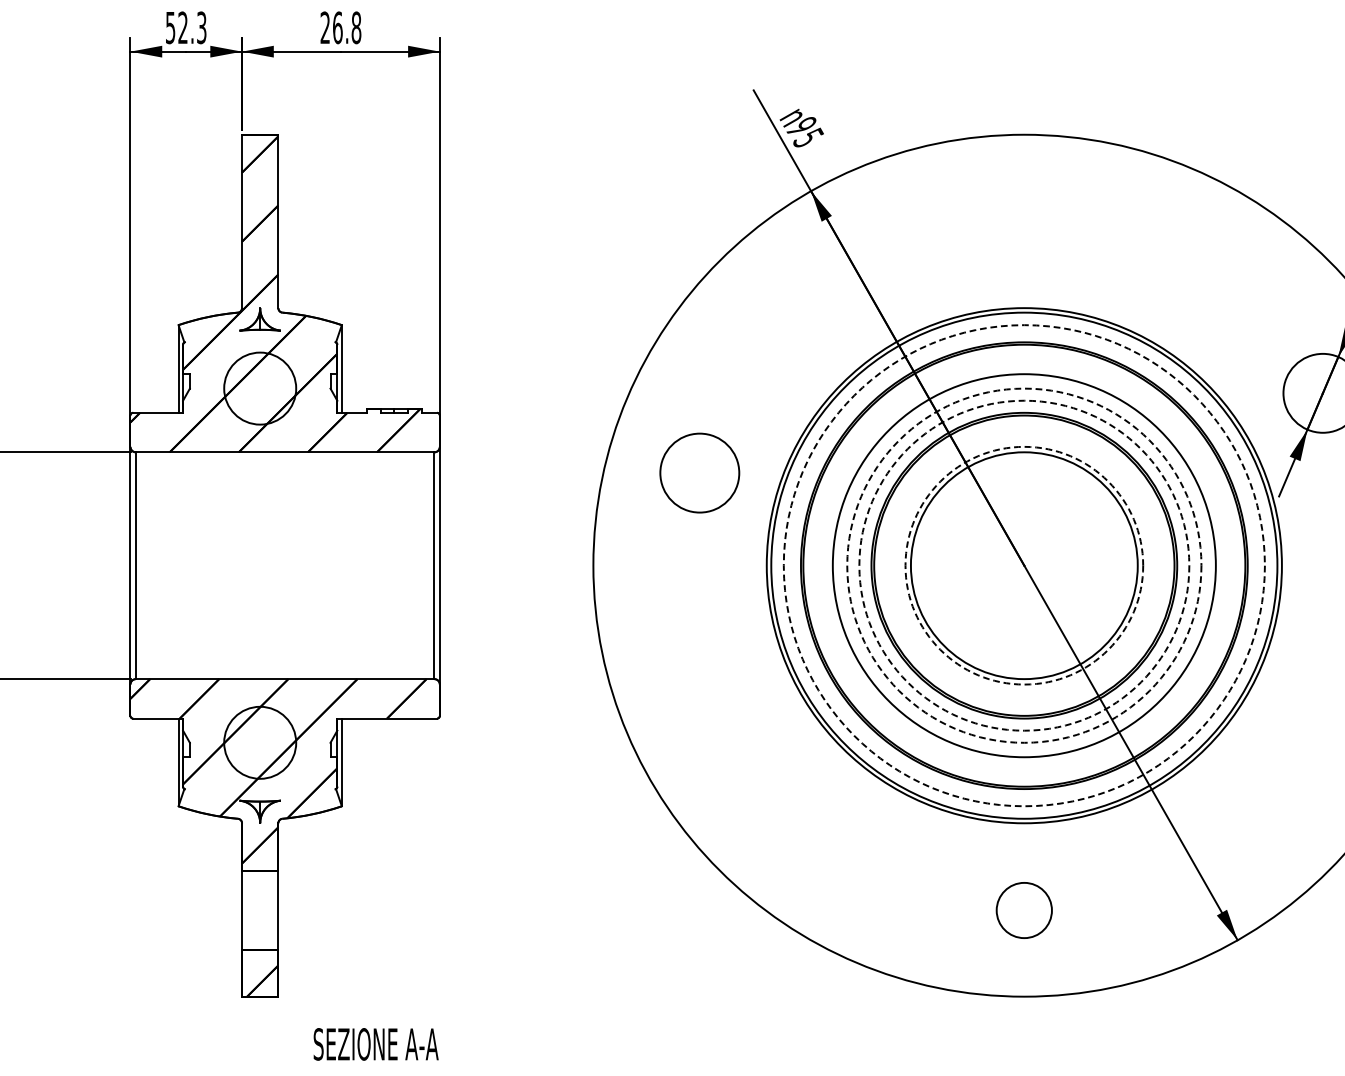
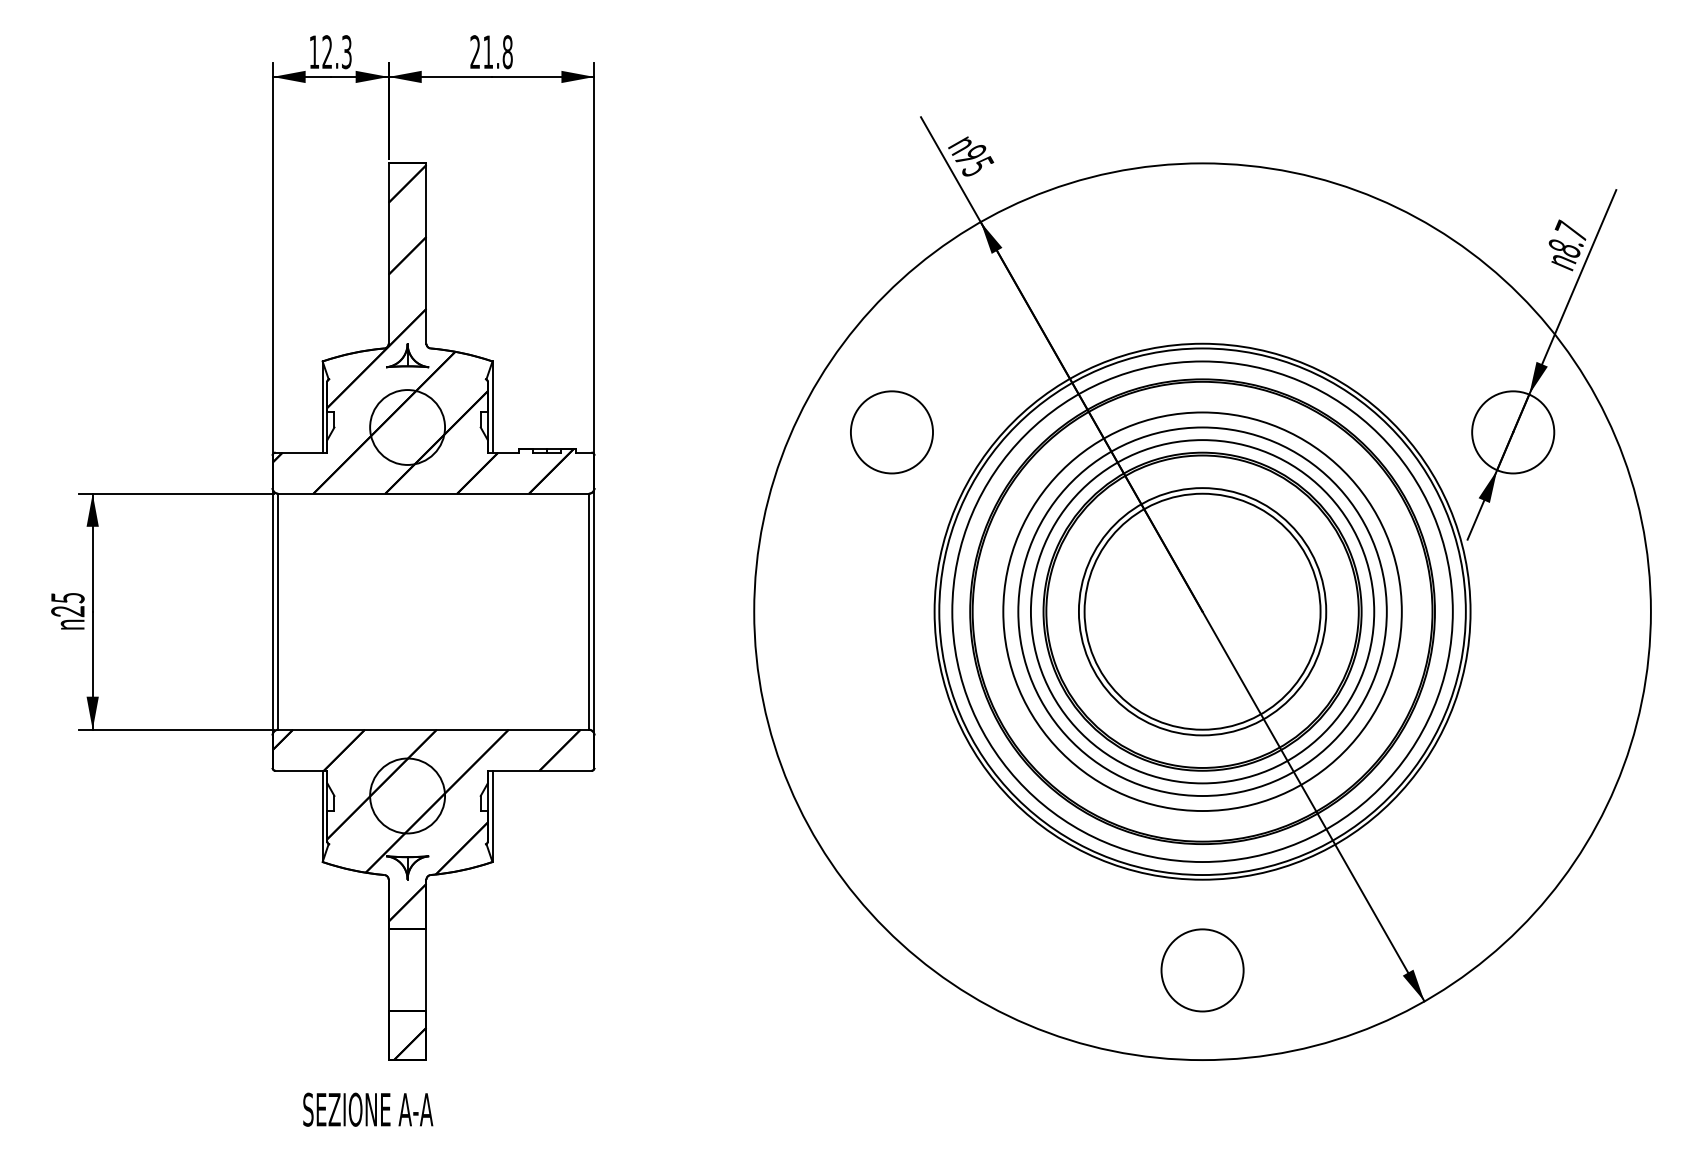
text: (170, 28) -> (314, 52), 52.3 -> 12.3
text: (337, 28) -> (488, 52), 26.8 -> 21.8
circle: (699, 473) -> (891, 432), moved
circle: (1024, 565) -> (1202, 611), dashed -> solid
circle: (1024, 565) -> (1202, 611), dashed -> solid
circle: (1024, 565) -> (1202, 611), dashed -> solid
circle: (1024, 565) -> (1202, 611), dashed -> solid
circle: (1024, 910) -> (1202, 970), size x1.43
text: (376, 1044) -> (368, 1109), moved

